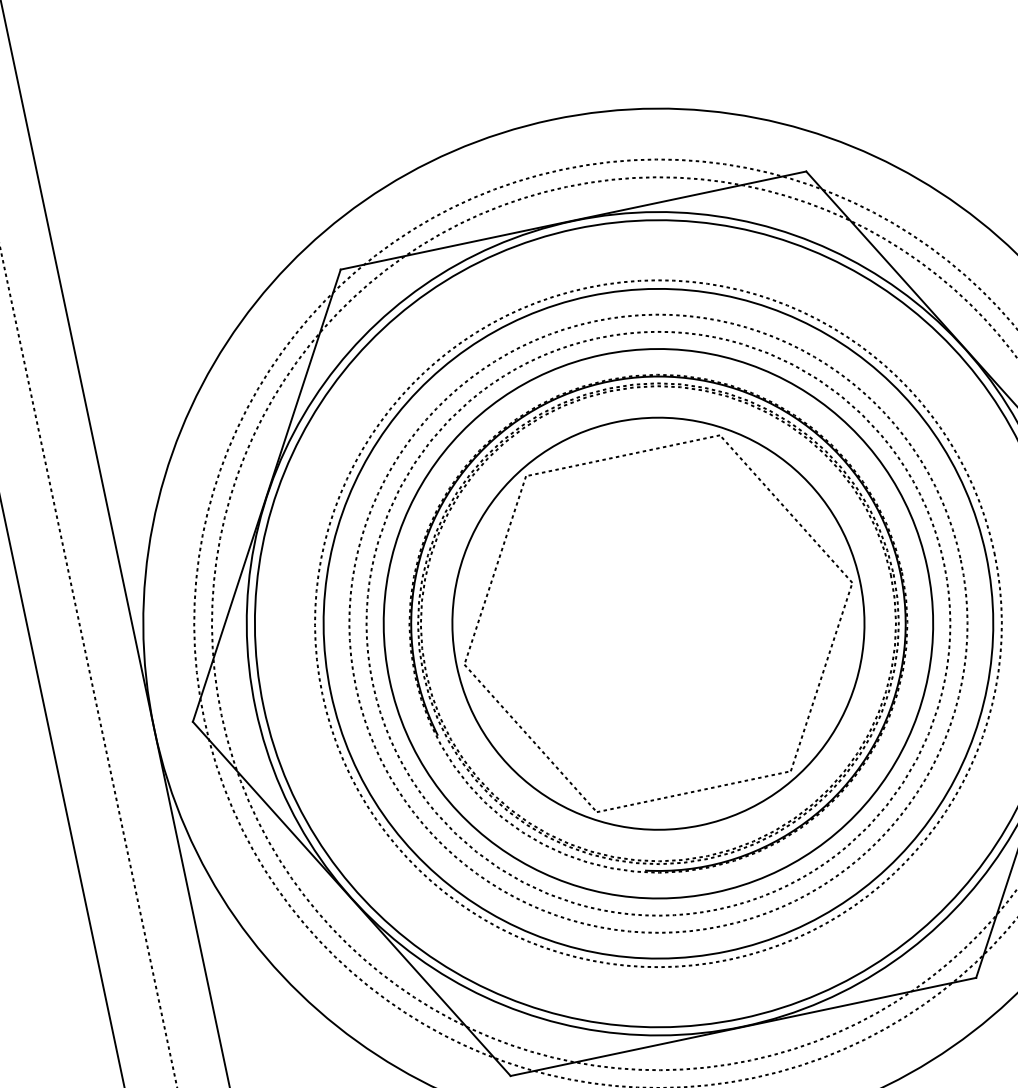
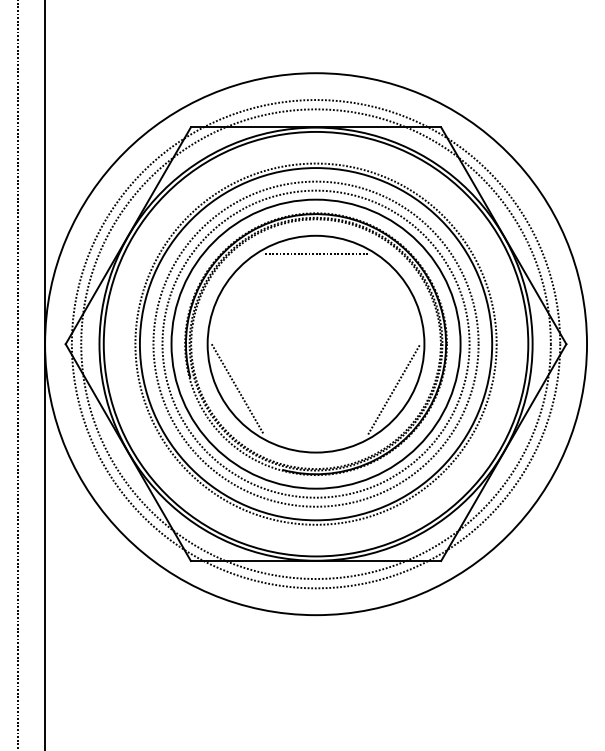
line: (786, 508) -> (394, 298), removed
line: (494, 569) -> (237, 298), removed
line: (692, 791) -> (315, 434), removed

